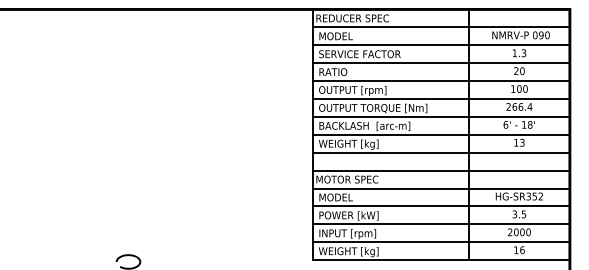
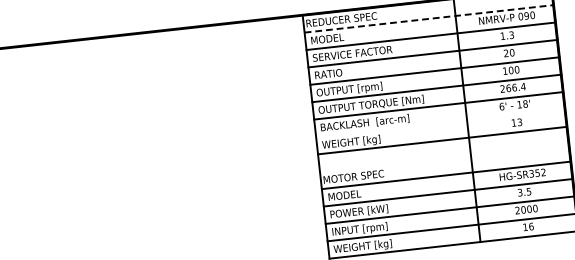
line: (442, 27) -> (429, 18), solid -> dashed
line: (441, 134) -> (440, 122), removed
line: (441, 170) -> (444, 157), removed

